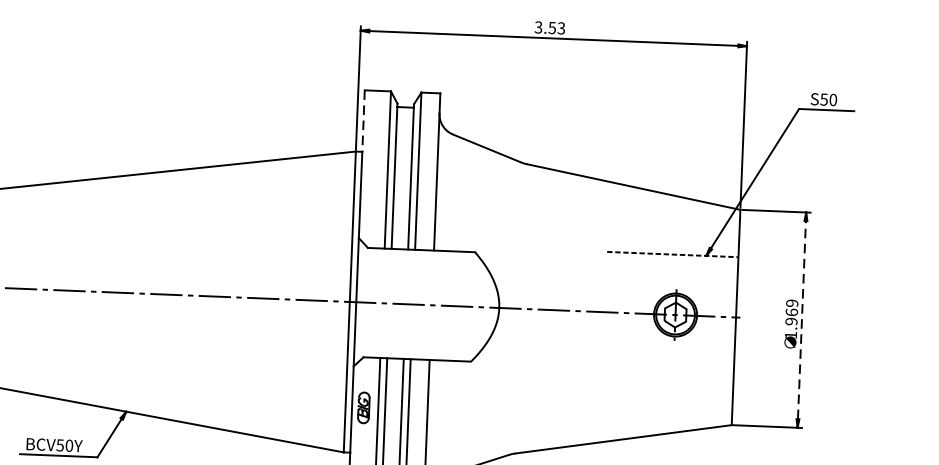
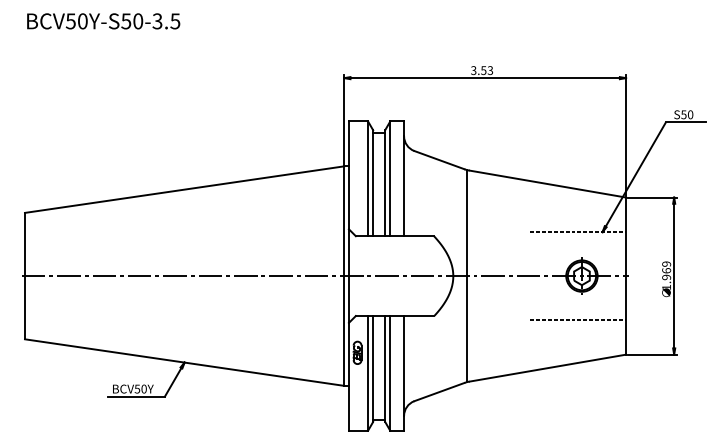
line: (362, 121) -> (348, 144), dashed -> solid
line: (517, 309) -> (466, 276), added
line: (802, 319) -> (674, 275), dashed -> solid
line: (668, 375) -> (578, 320), added

